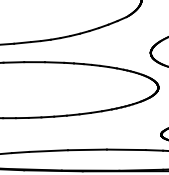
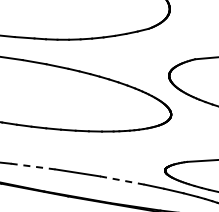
line: (126, 149) -> (122, 180), solid -> dashed
line: (48, 150) -> (33, 166), solid -> dashed

